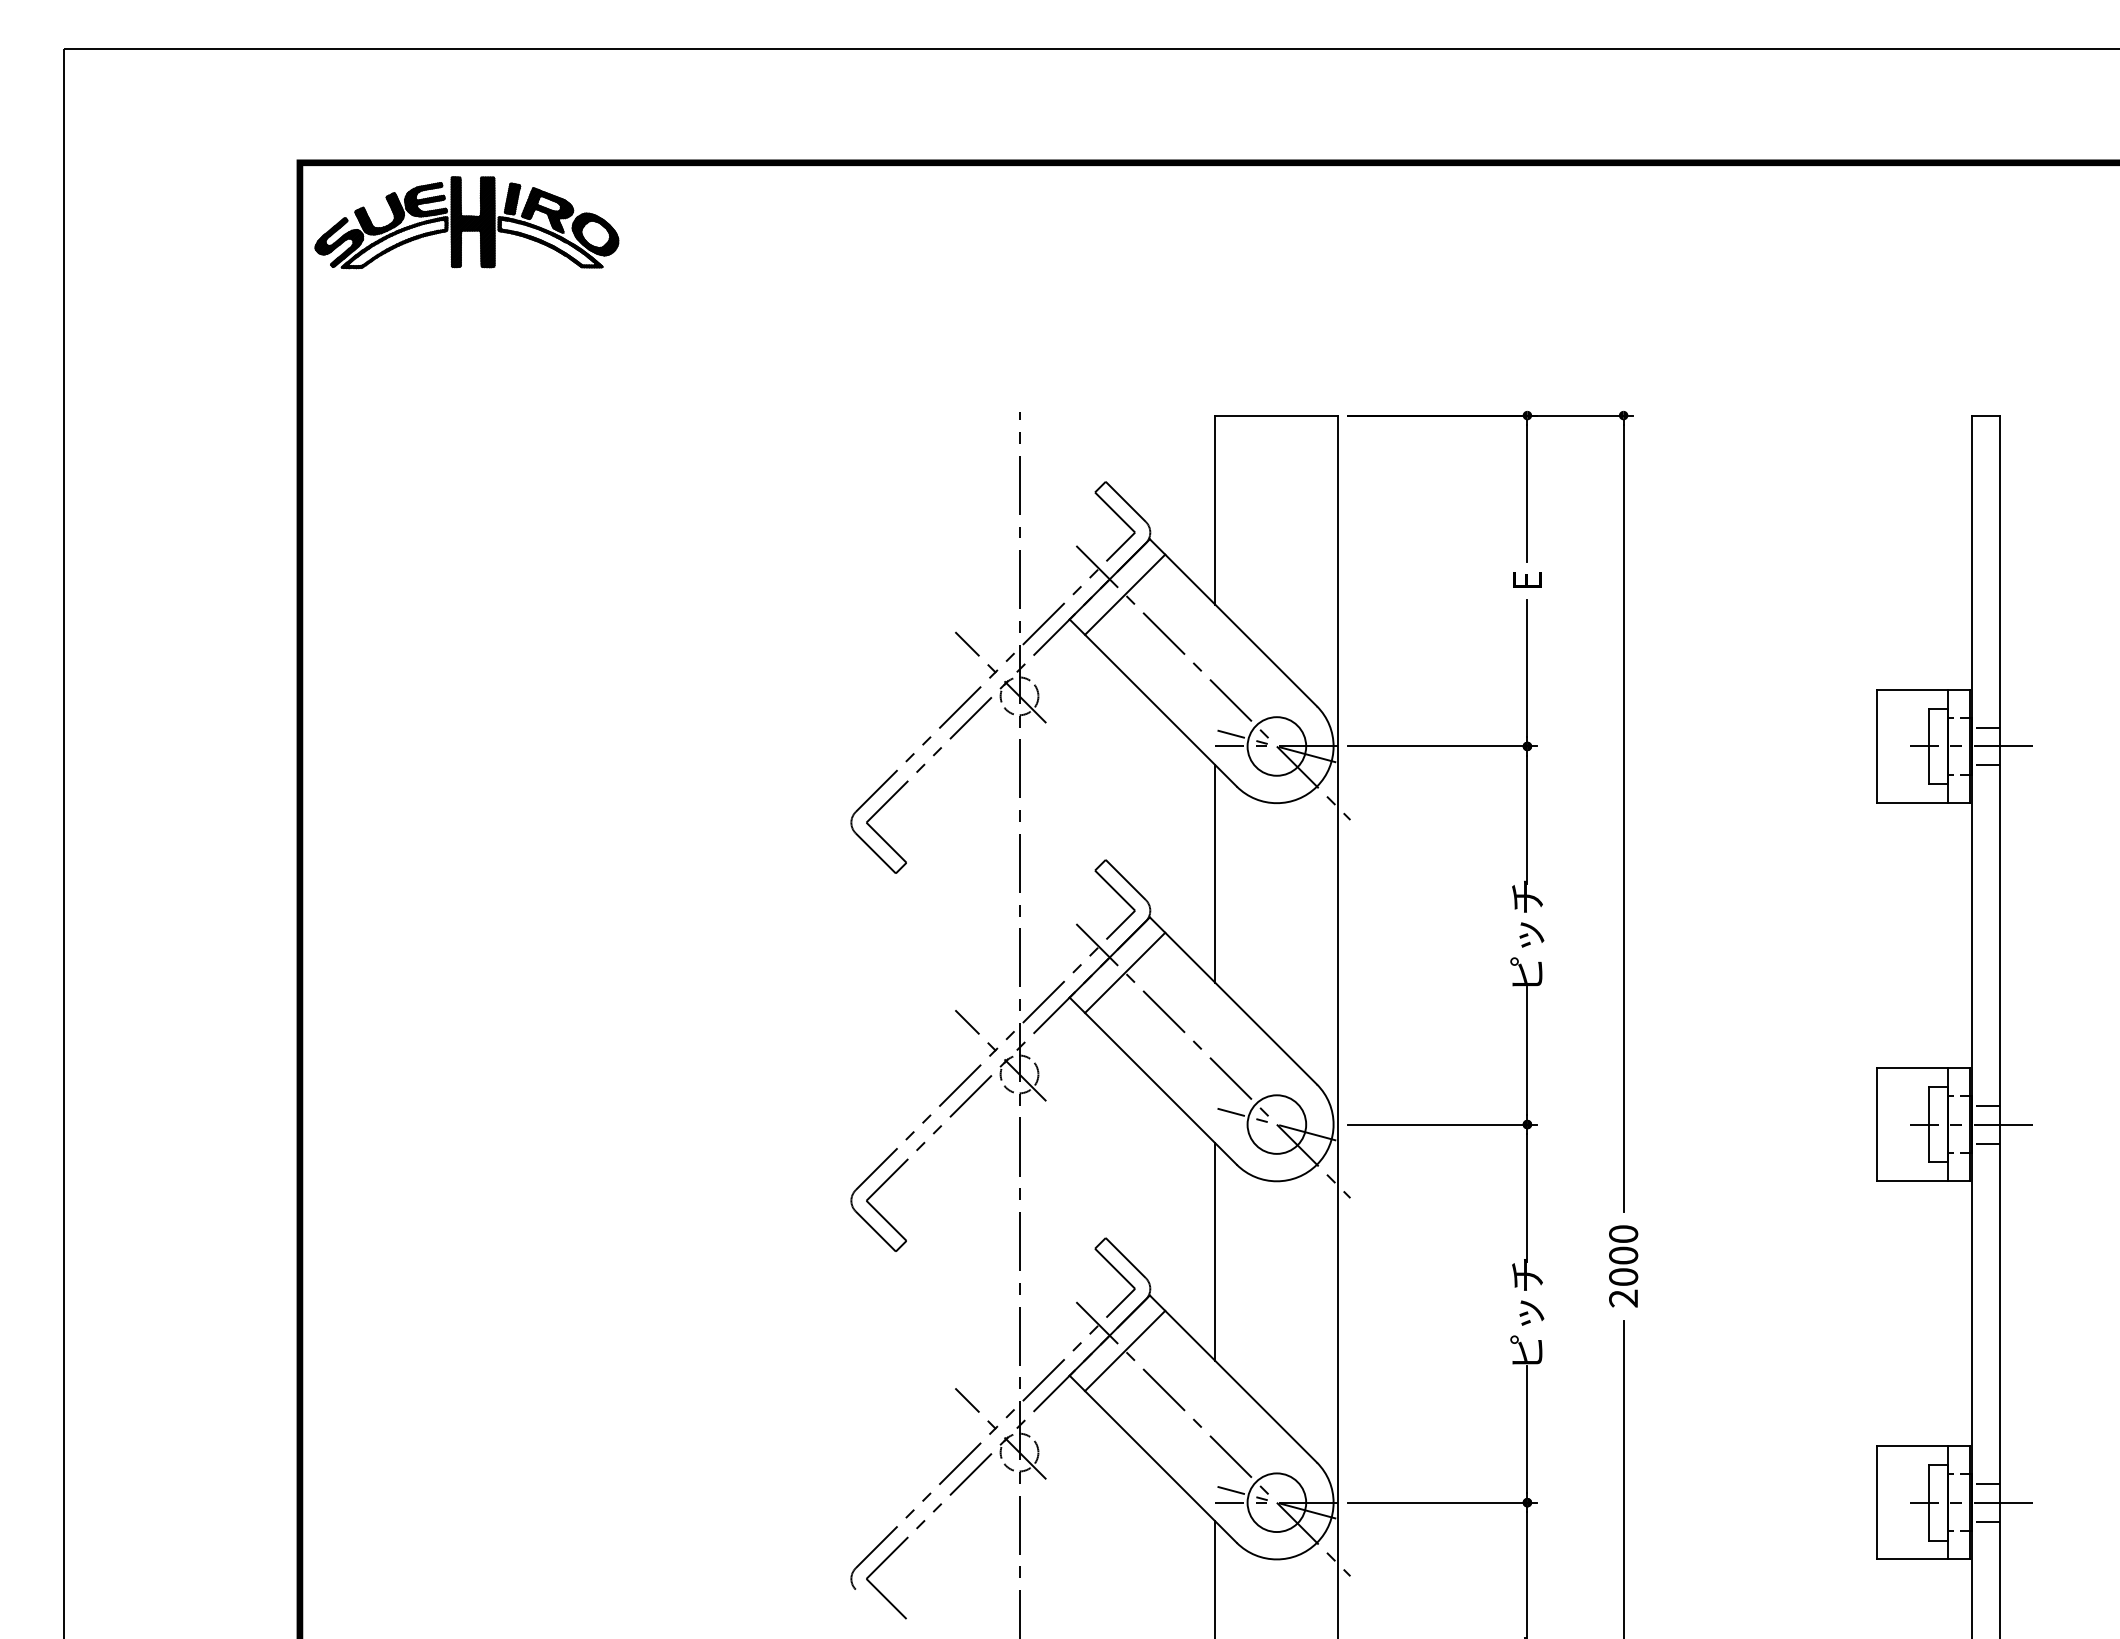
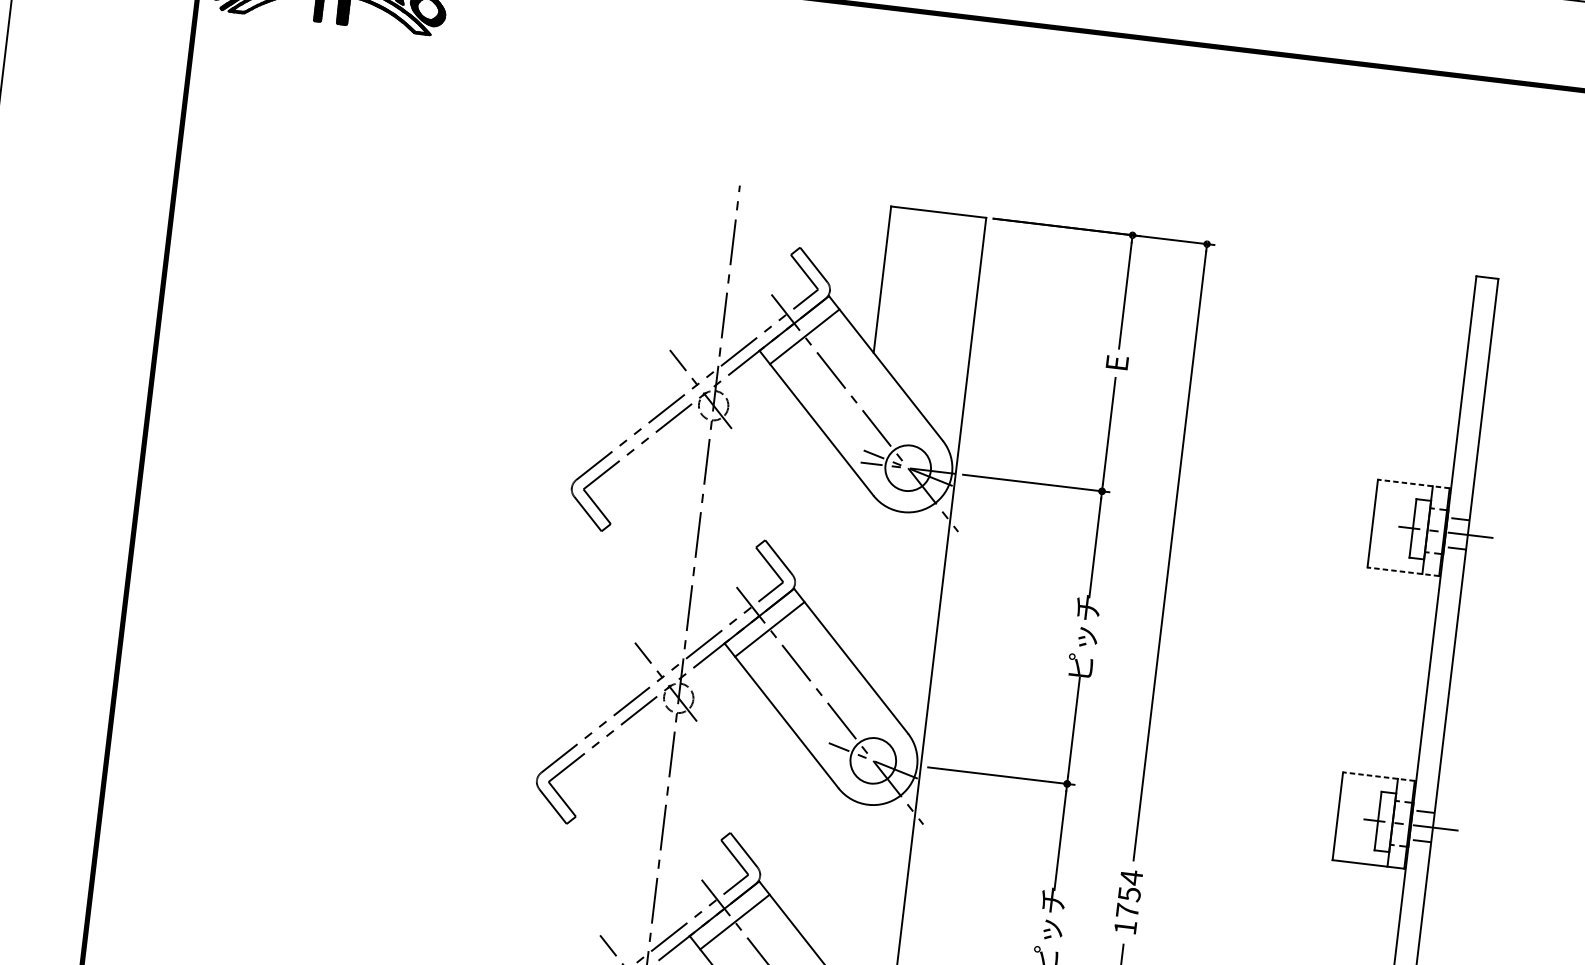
line: (1922, 689) -> (1413, 483), solid -> dashed
line: (1922, 803) -> (1402, 571), solid -> dashed
line: (1215, 873) -> (848, 560), removed
line: (1922, 1067) -> (1378, 776), solid -> dashed
line: (1215, 1252) -> (813, 854), removed
text: (1623, 1265) -> (1128, 901), 2000 -> 1754

